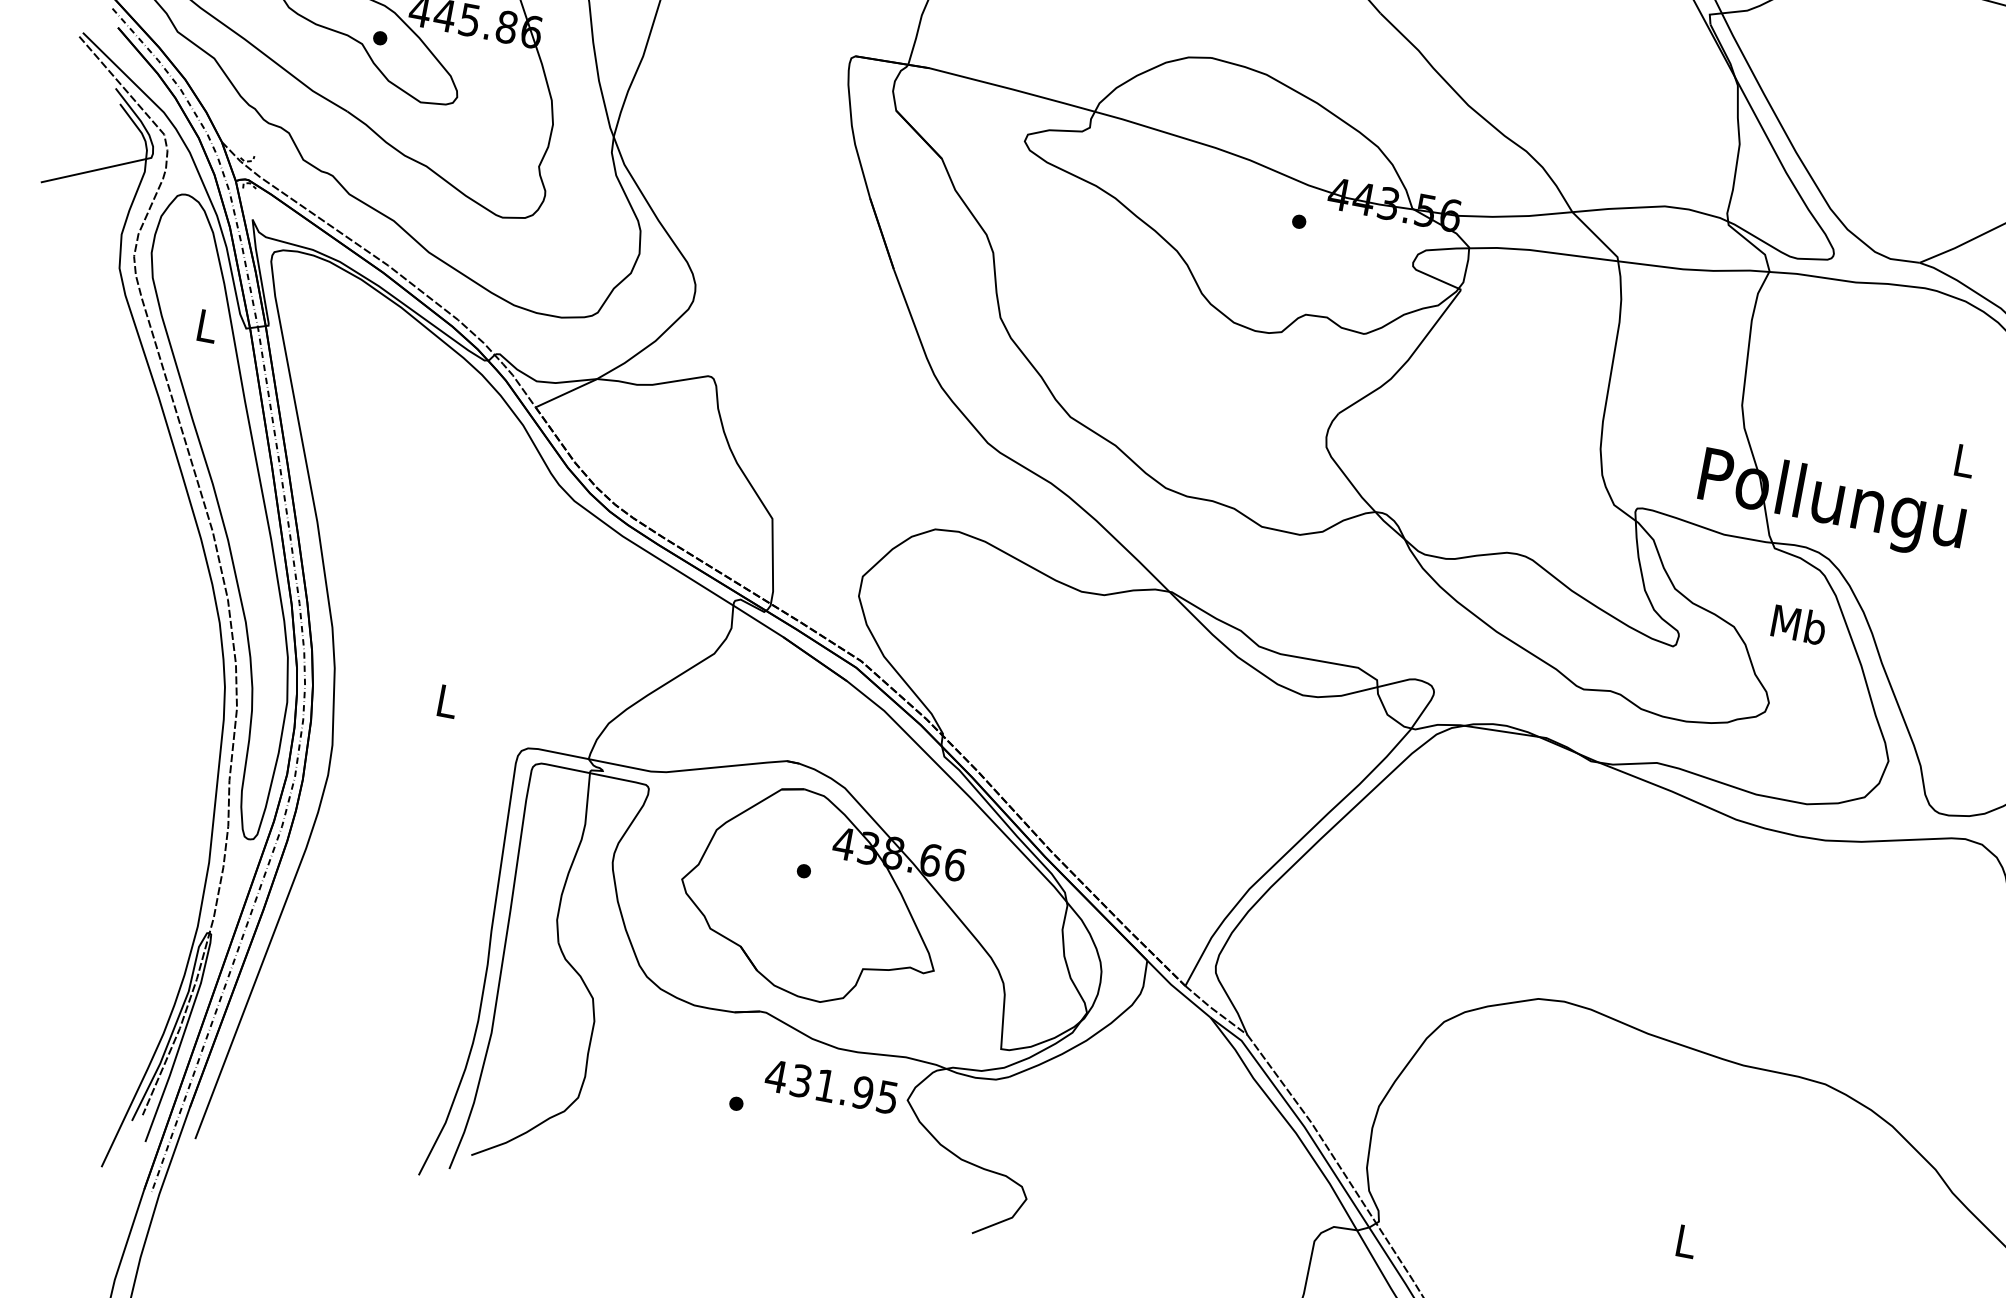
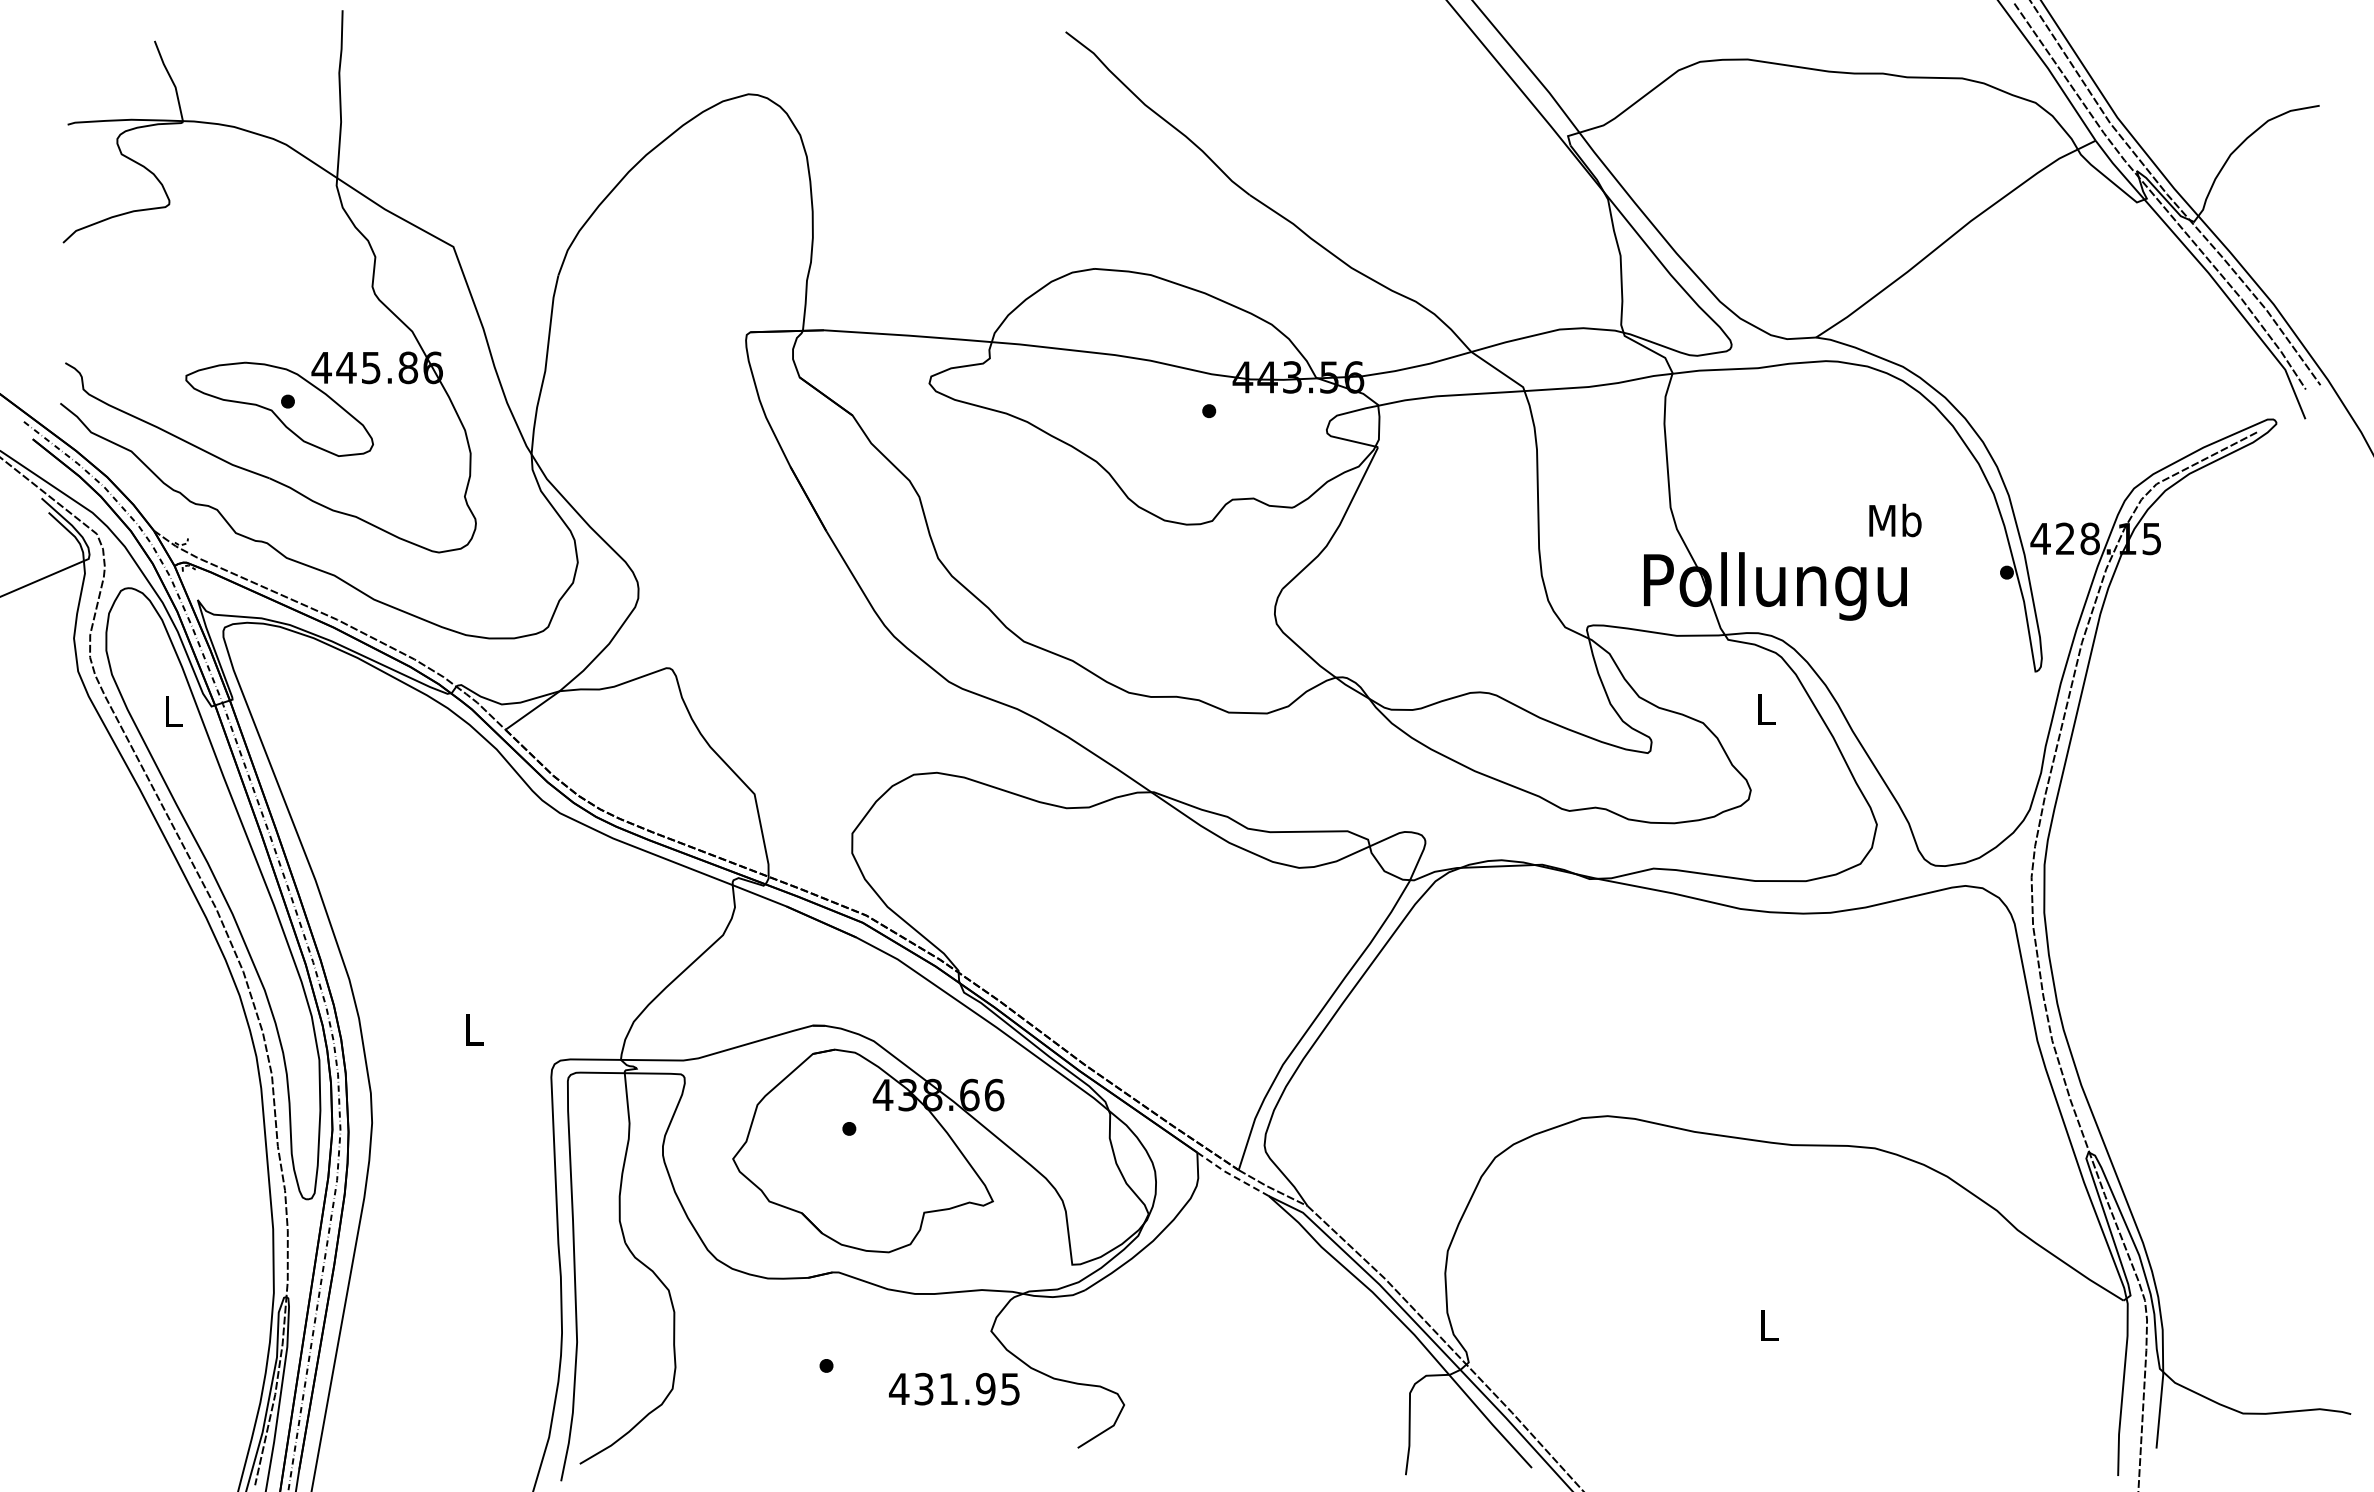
text: (1964, 460) -> (1895, 520), L -> Mb
text: (1799, 624) -> (1765, 708), Mb -> L
line: (1177, 989) -> (1231, 1175), solid -> dashed
text: (831, 1086) -> (954, 1388), moved

